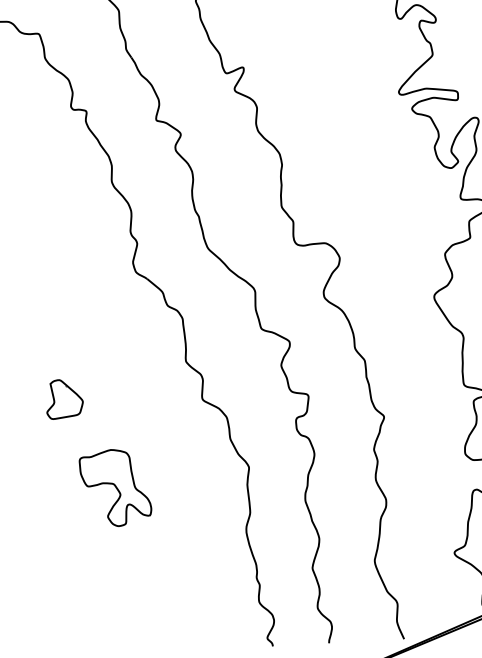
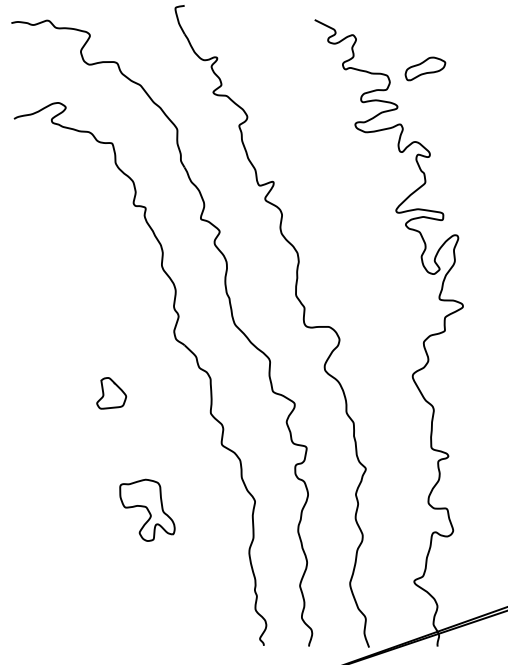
part: (64, 399) -> (111, 393), moved

